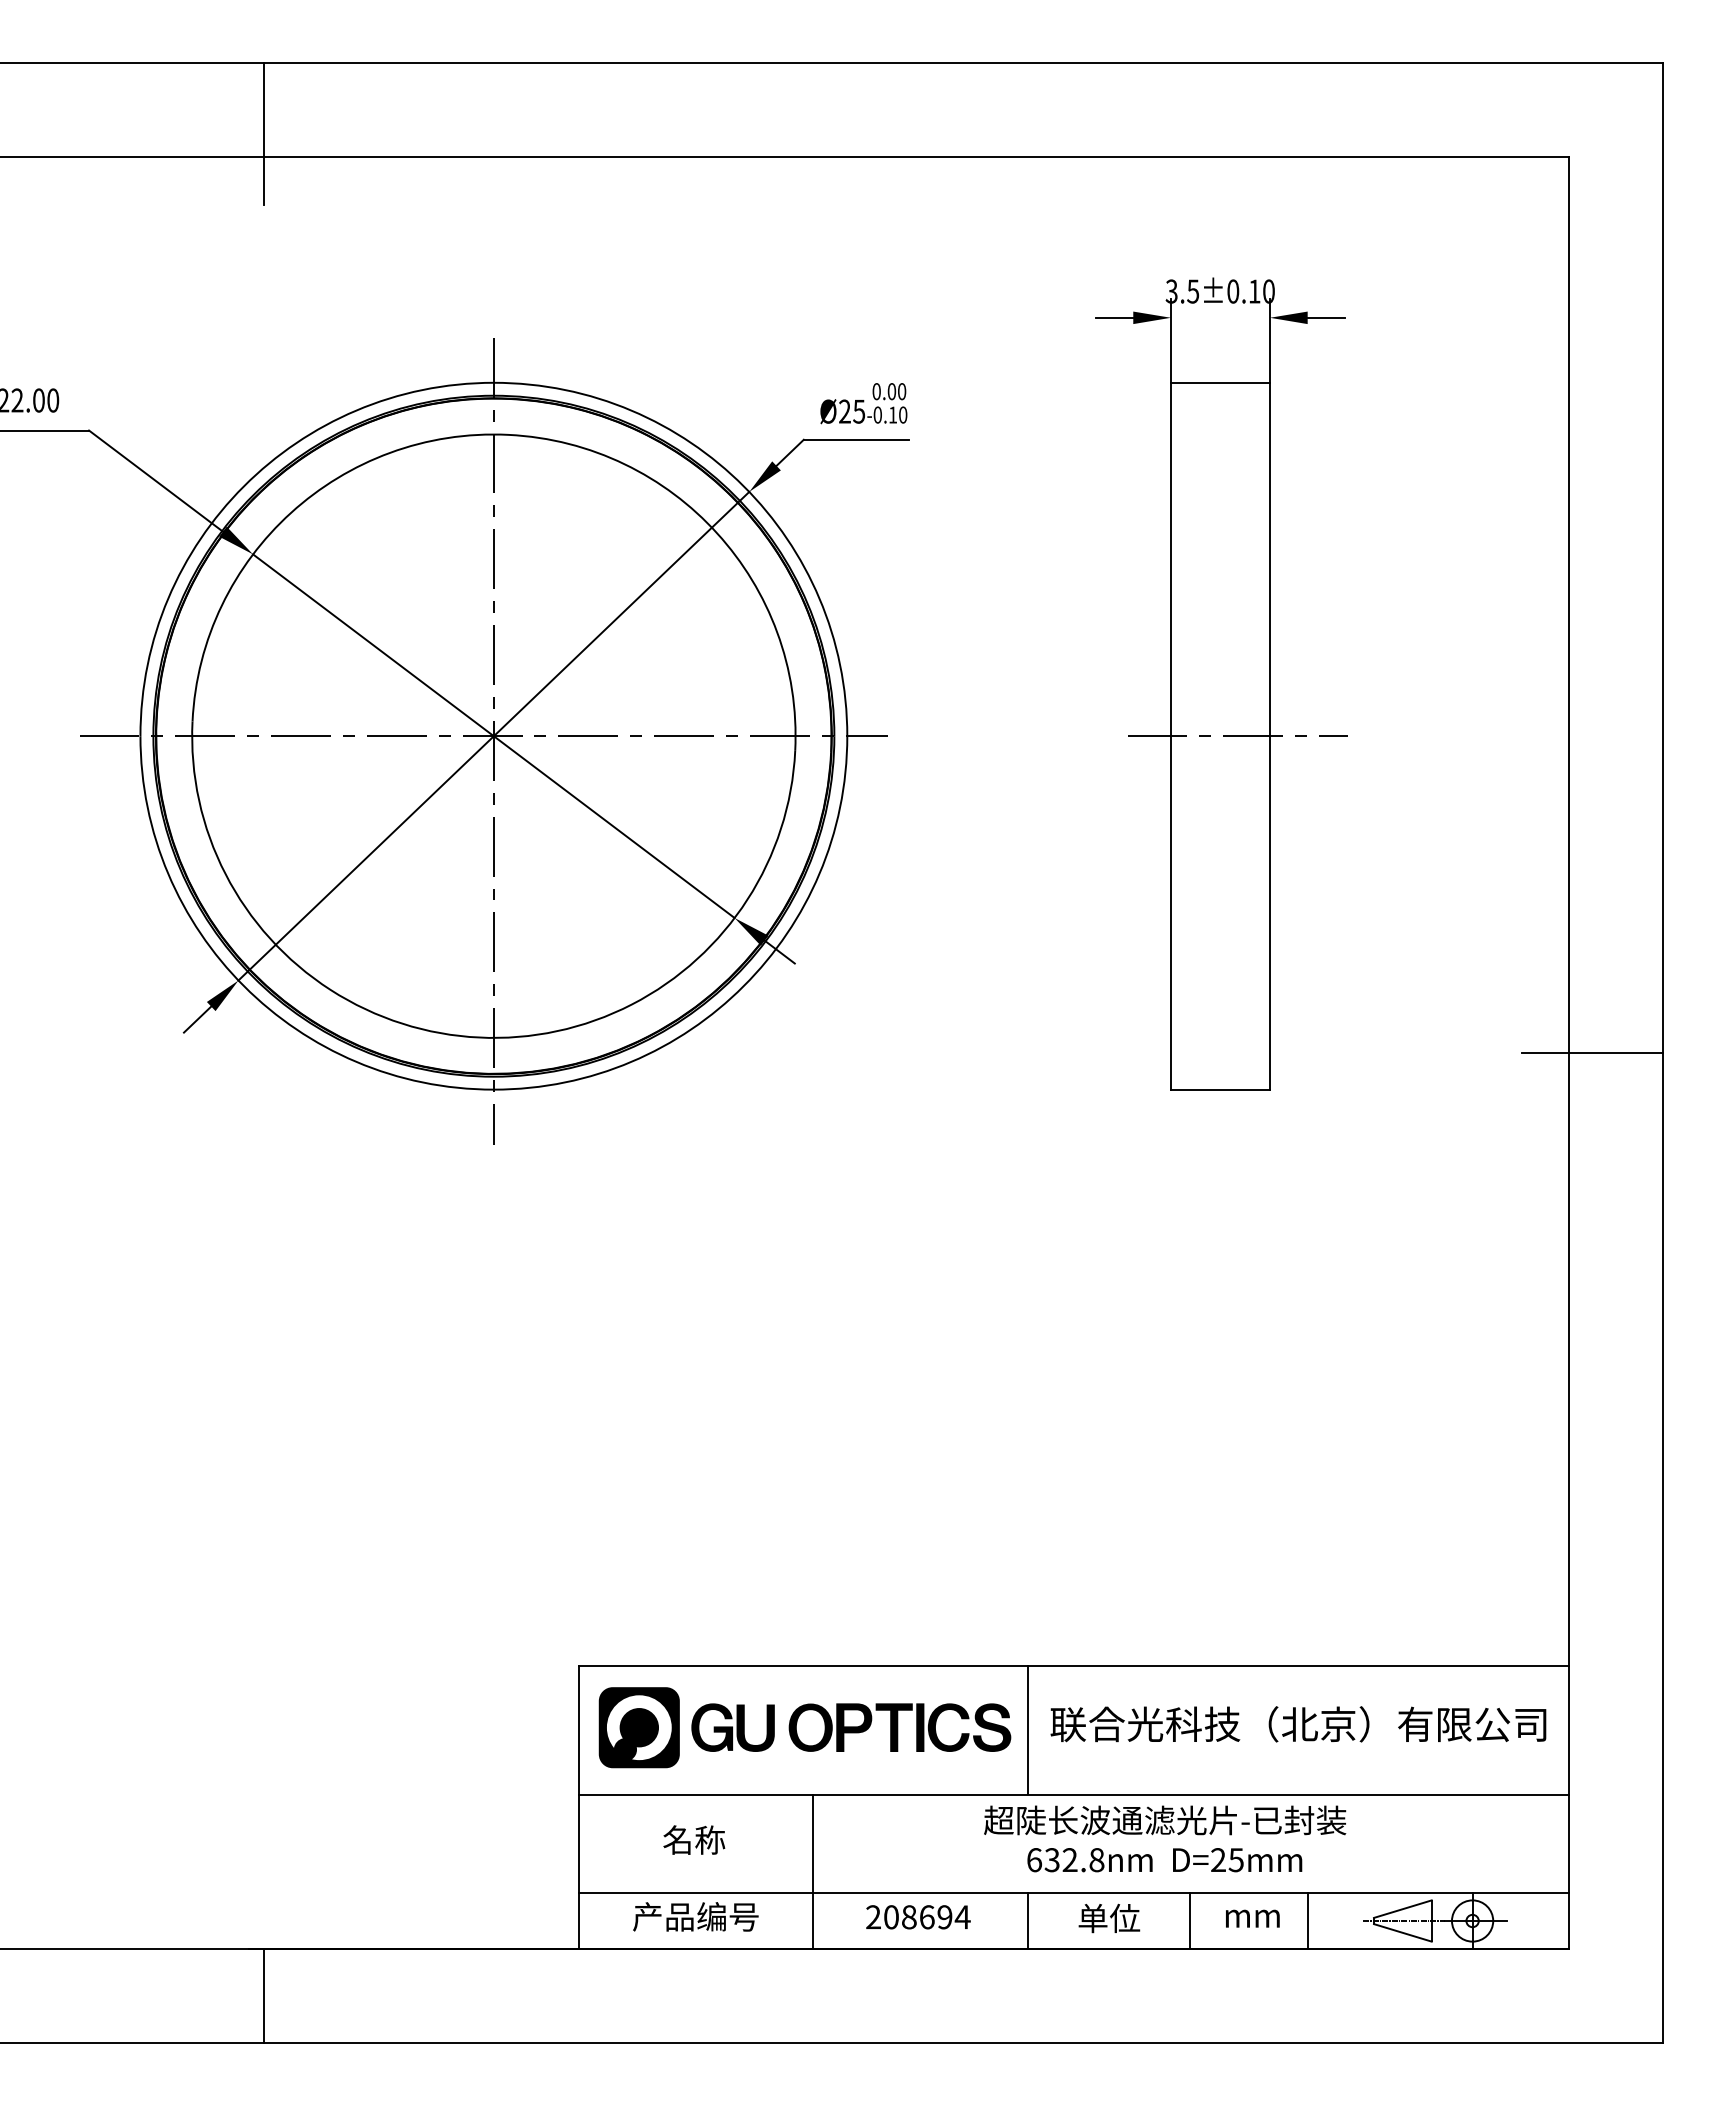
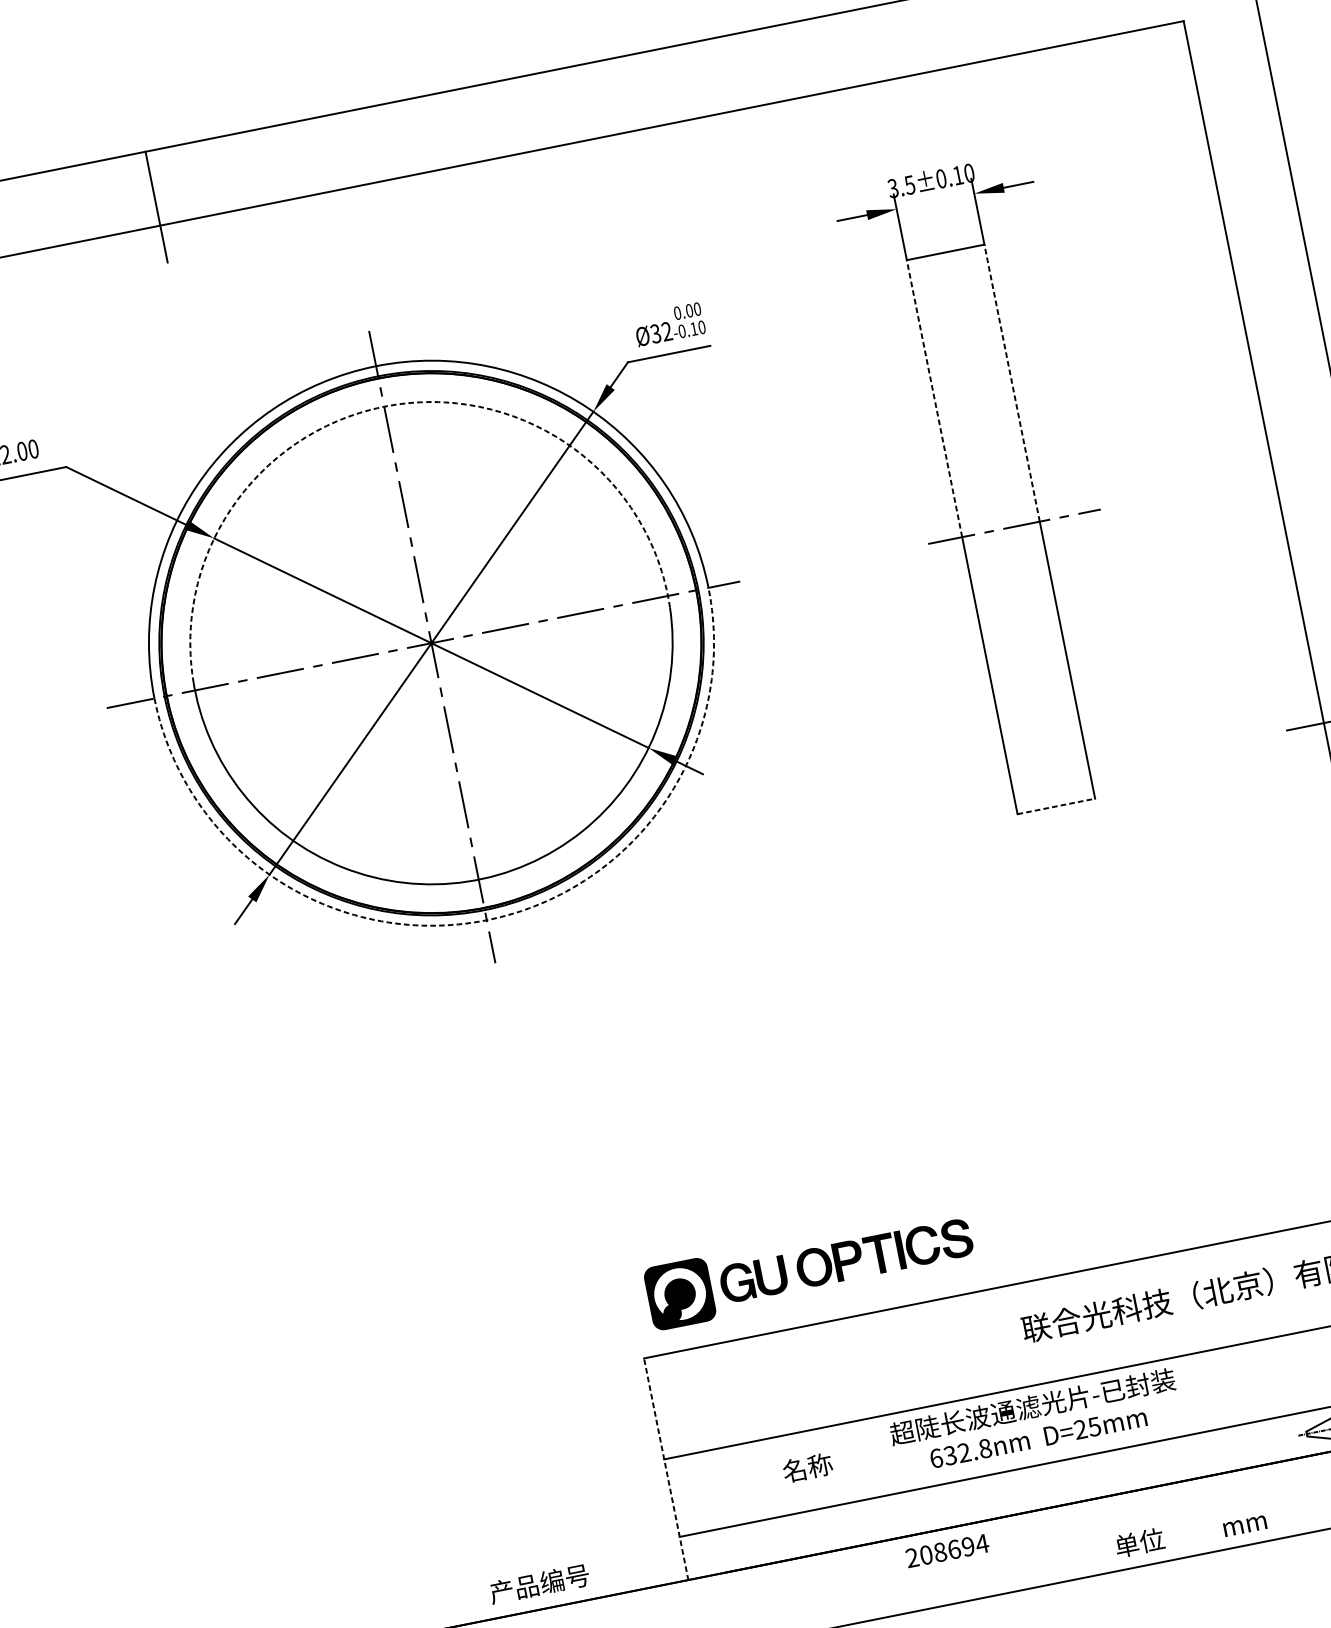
text: (851, 411) -> (660, 332), Ø25 -> Ø32
arc: (508, 434) -> (395, 404), solid -> dashed
line: (1170, 559) -> (934, 398), solid -> dashed
line: (1269, 559) -> (1011, 383), solid -> dashed
arc: (493, 1089) -> (486, 920), solid -> dashed
line: (1220, 1089) -> (1056, 806), solid -> dashed
part: (804, 1727) -> (809, 1268), moved
line: (1028, 1729) -> (1006, 1338), removed
line: (579, 1807) -> (666, 1469), solid -> dashed
text: (1165, 1838) -> (1035, 1420), moved
text: (694, 1839) -> (807, 1467), moved
line: (812, 1871) -> (859, 1483), removed
text: (695, 1916) -> (539, 1583), moved
text: (918, 1917) -> (947, 1551), moved
text: (1109, 1918) -> (1139, 1542), moved
text: (1252, 1918) -> (1244, 1525), moved
line: (1028, 1920) -> (1036, 1487), removed
line: (1189, 1920) -> (1162, 1462), removed
line: (1308, 1920) -> (1255, 1443), removed

